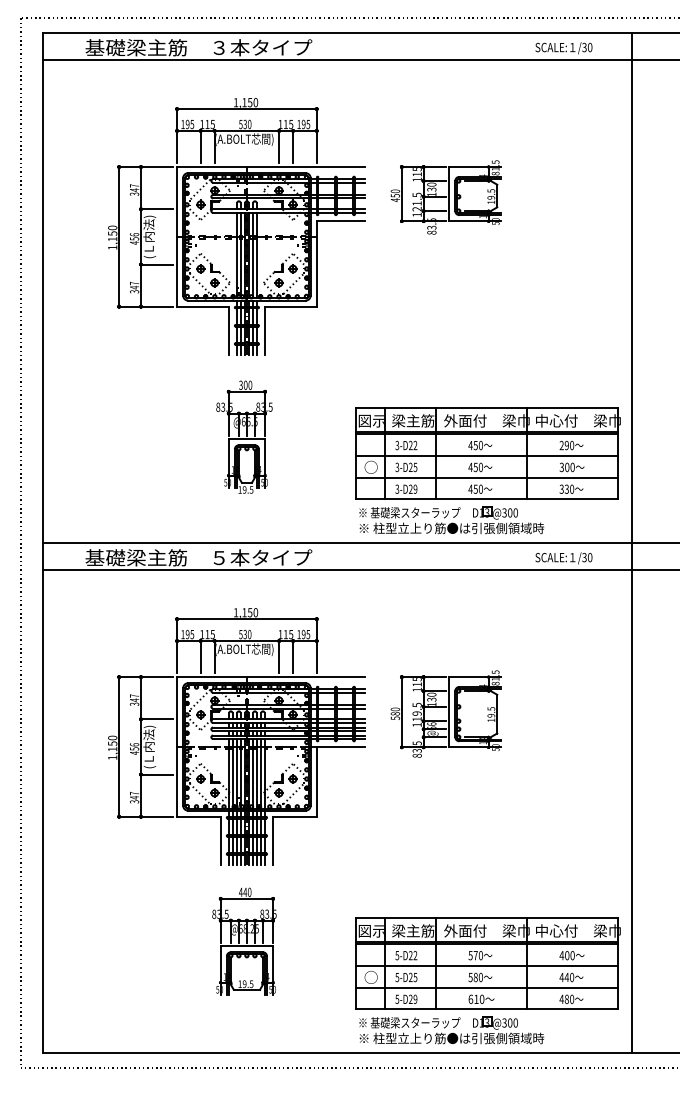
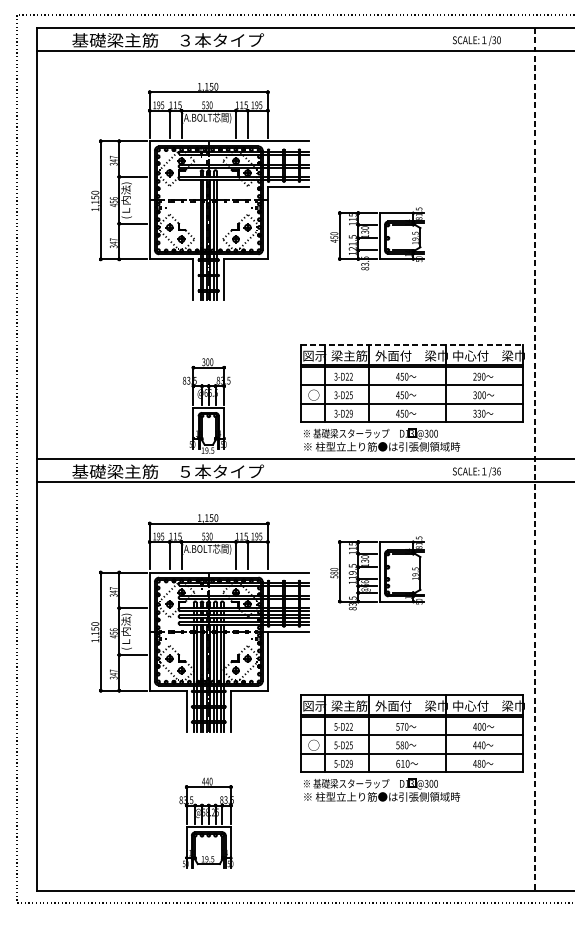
part: (445, 197) -> (376, 238), moved
line: (487, 408) -> (412, 345), solid -> dashed
part: (244, 436) -> (206, 405), moved
line: (632, 543) -> (534, 459), solid -> dashed
text: (590, 557) -> (499, 471), /30 -> /36
part: (445, 713) -> (376, 572), moved
part: (244, 941) -> (206, 823), moved
part: (487, 980) -> (412, 747), moved

